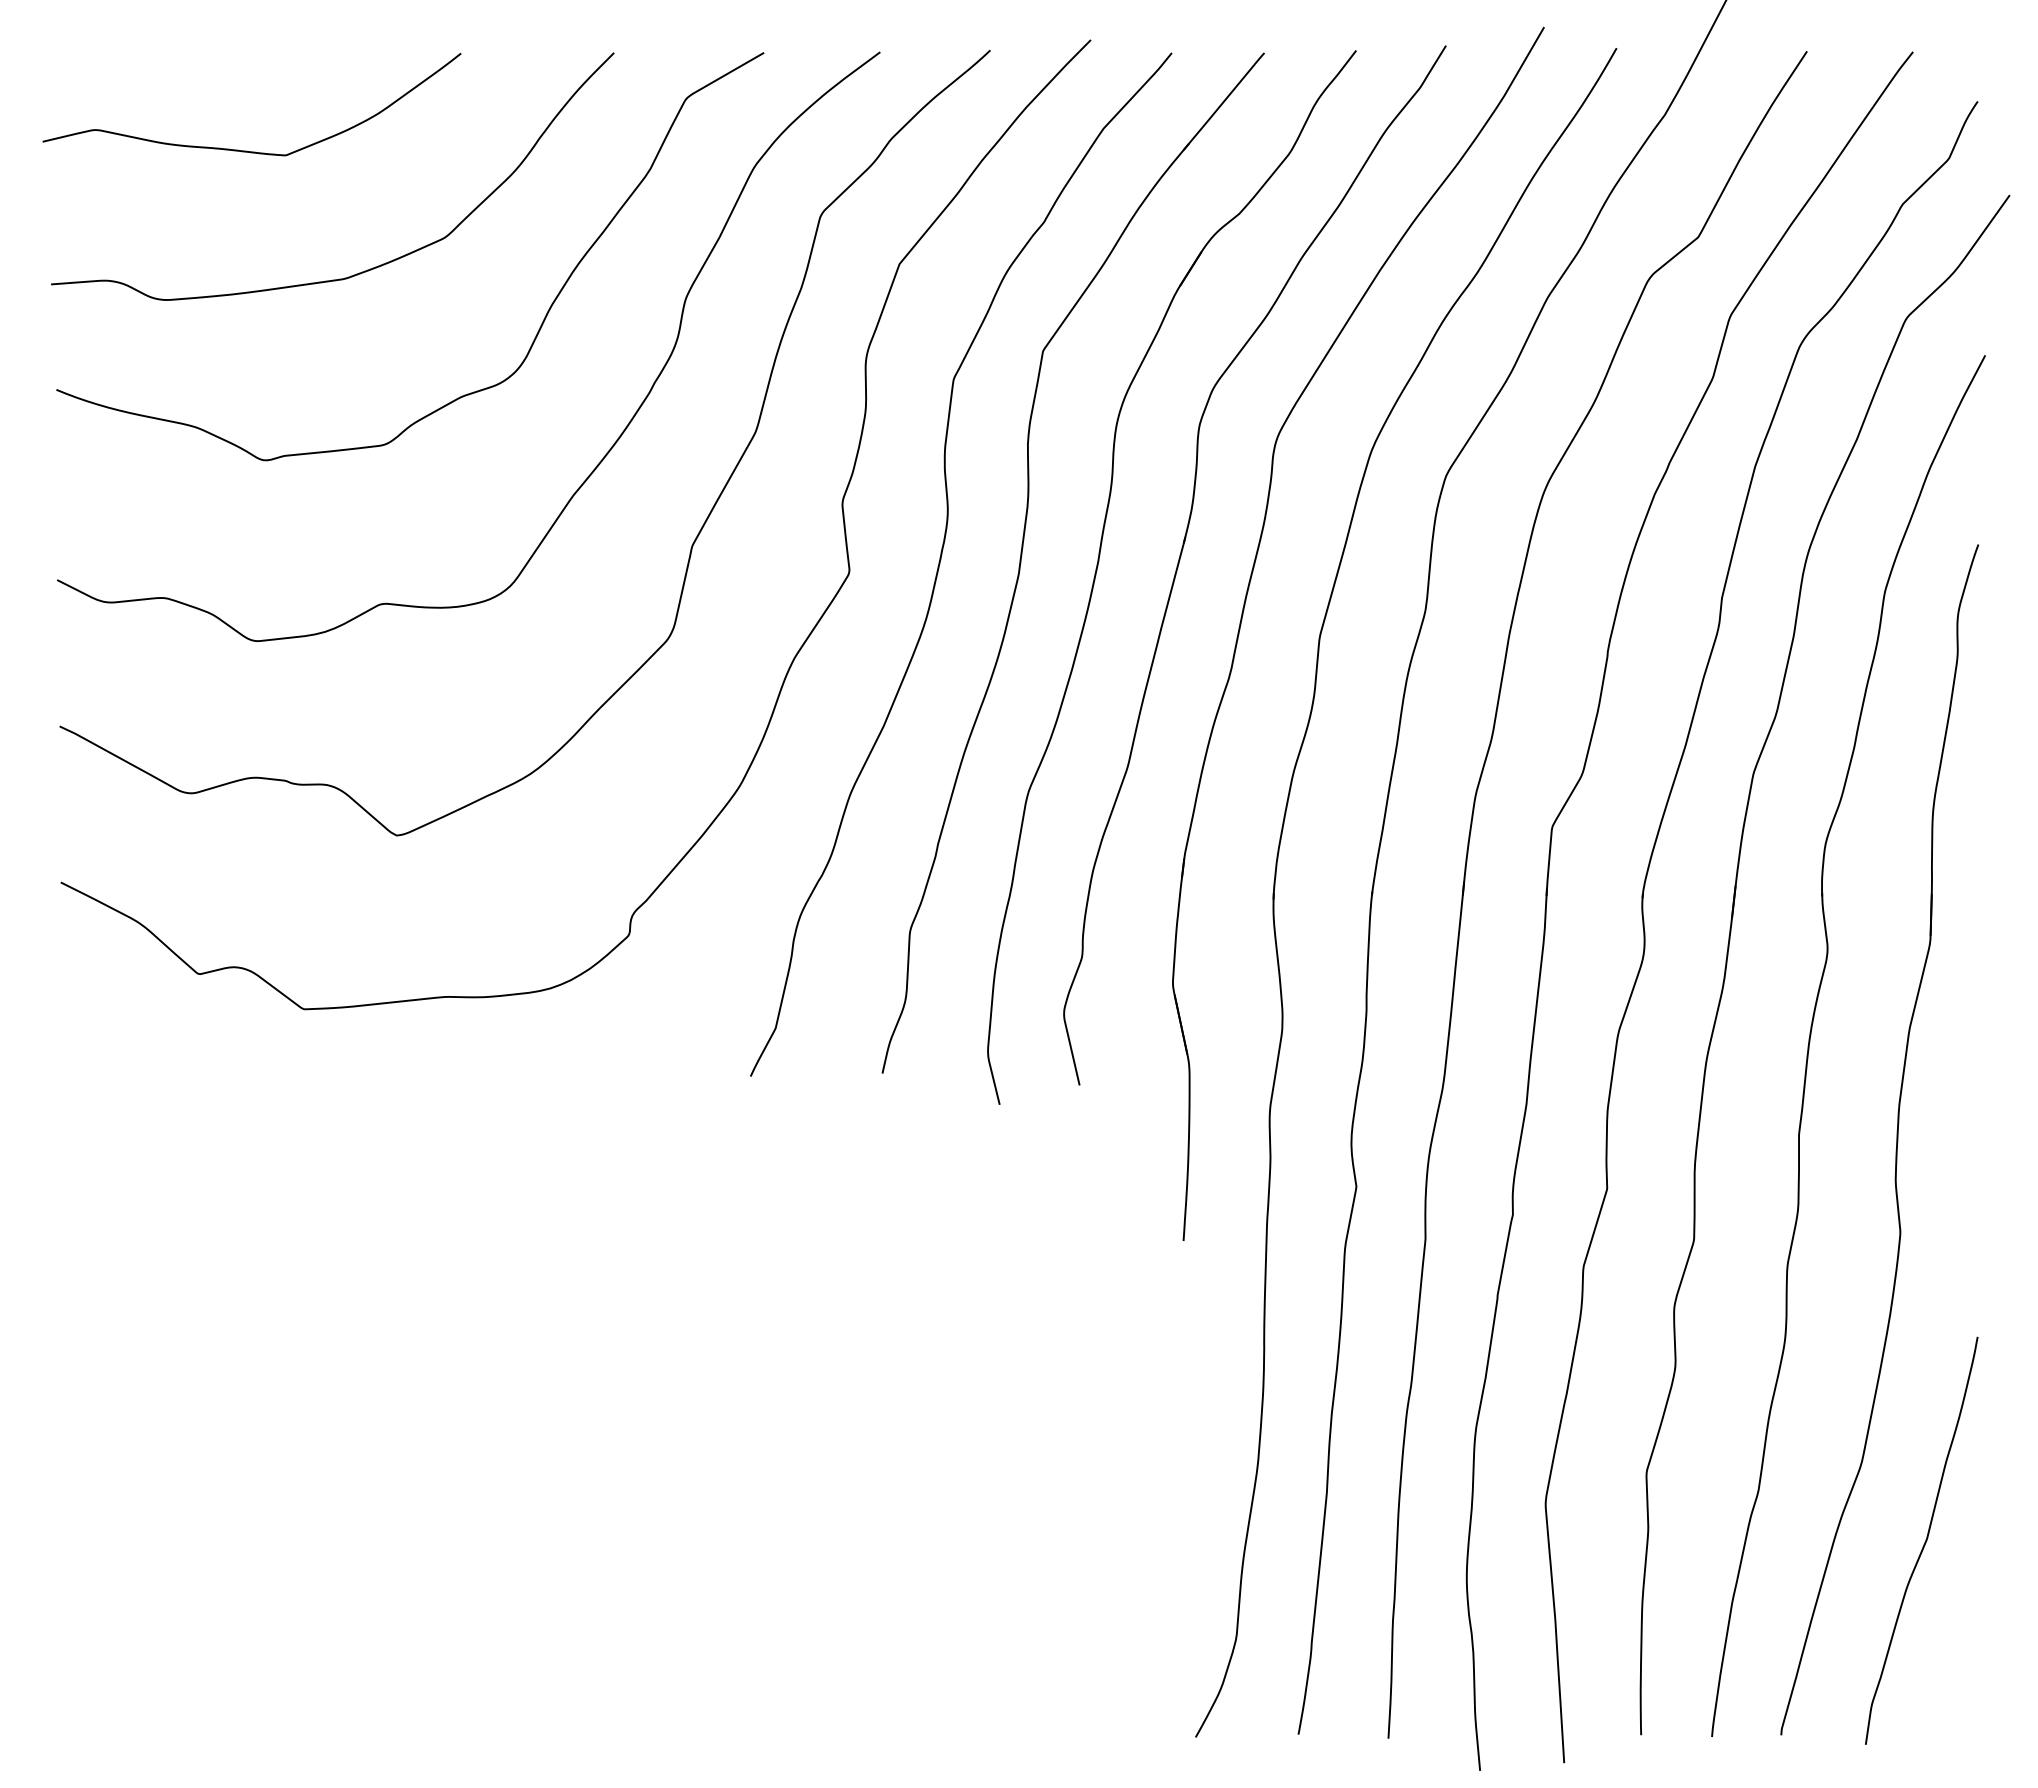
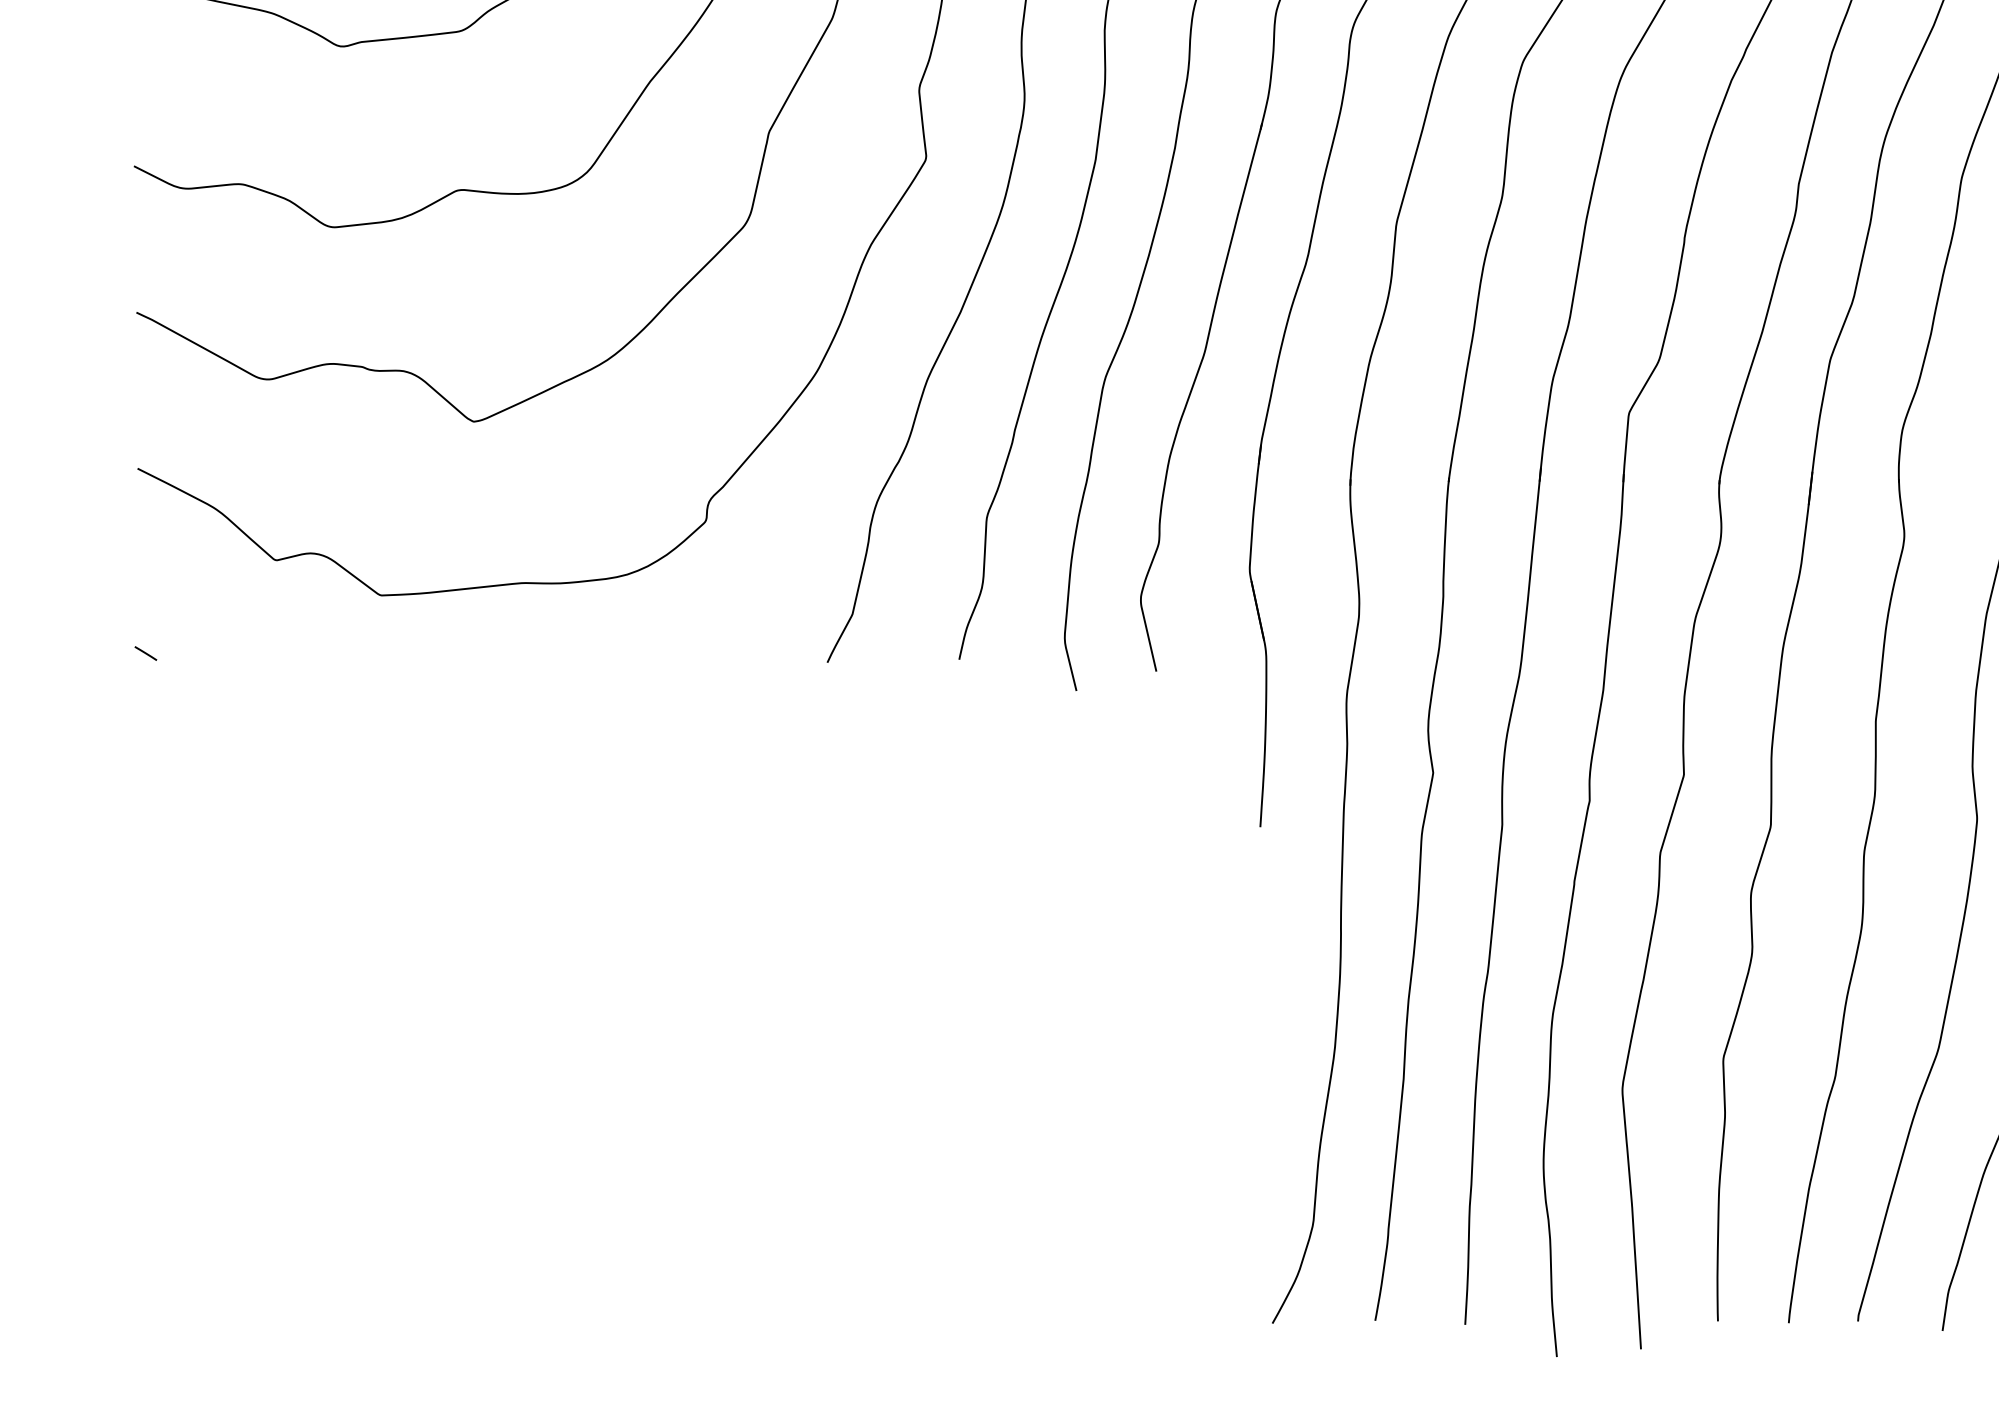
line: (68, 1067) -> (145, 653), added

